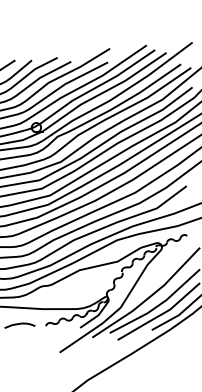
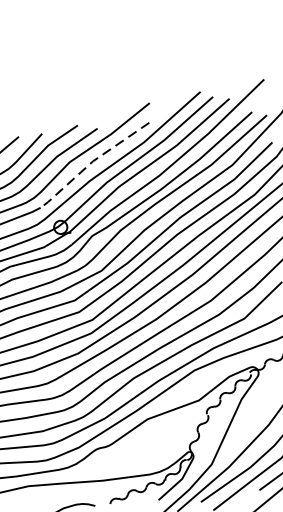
line: (64, 84) -> (92, 161), solid -> dashed

